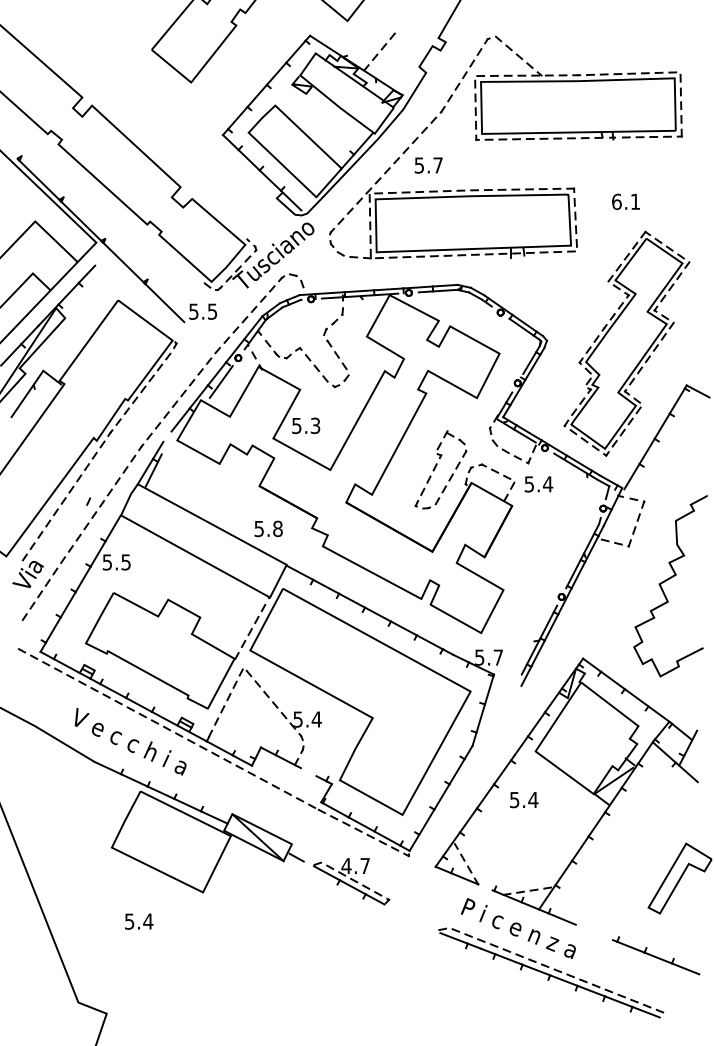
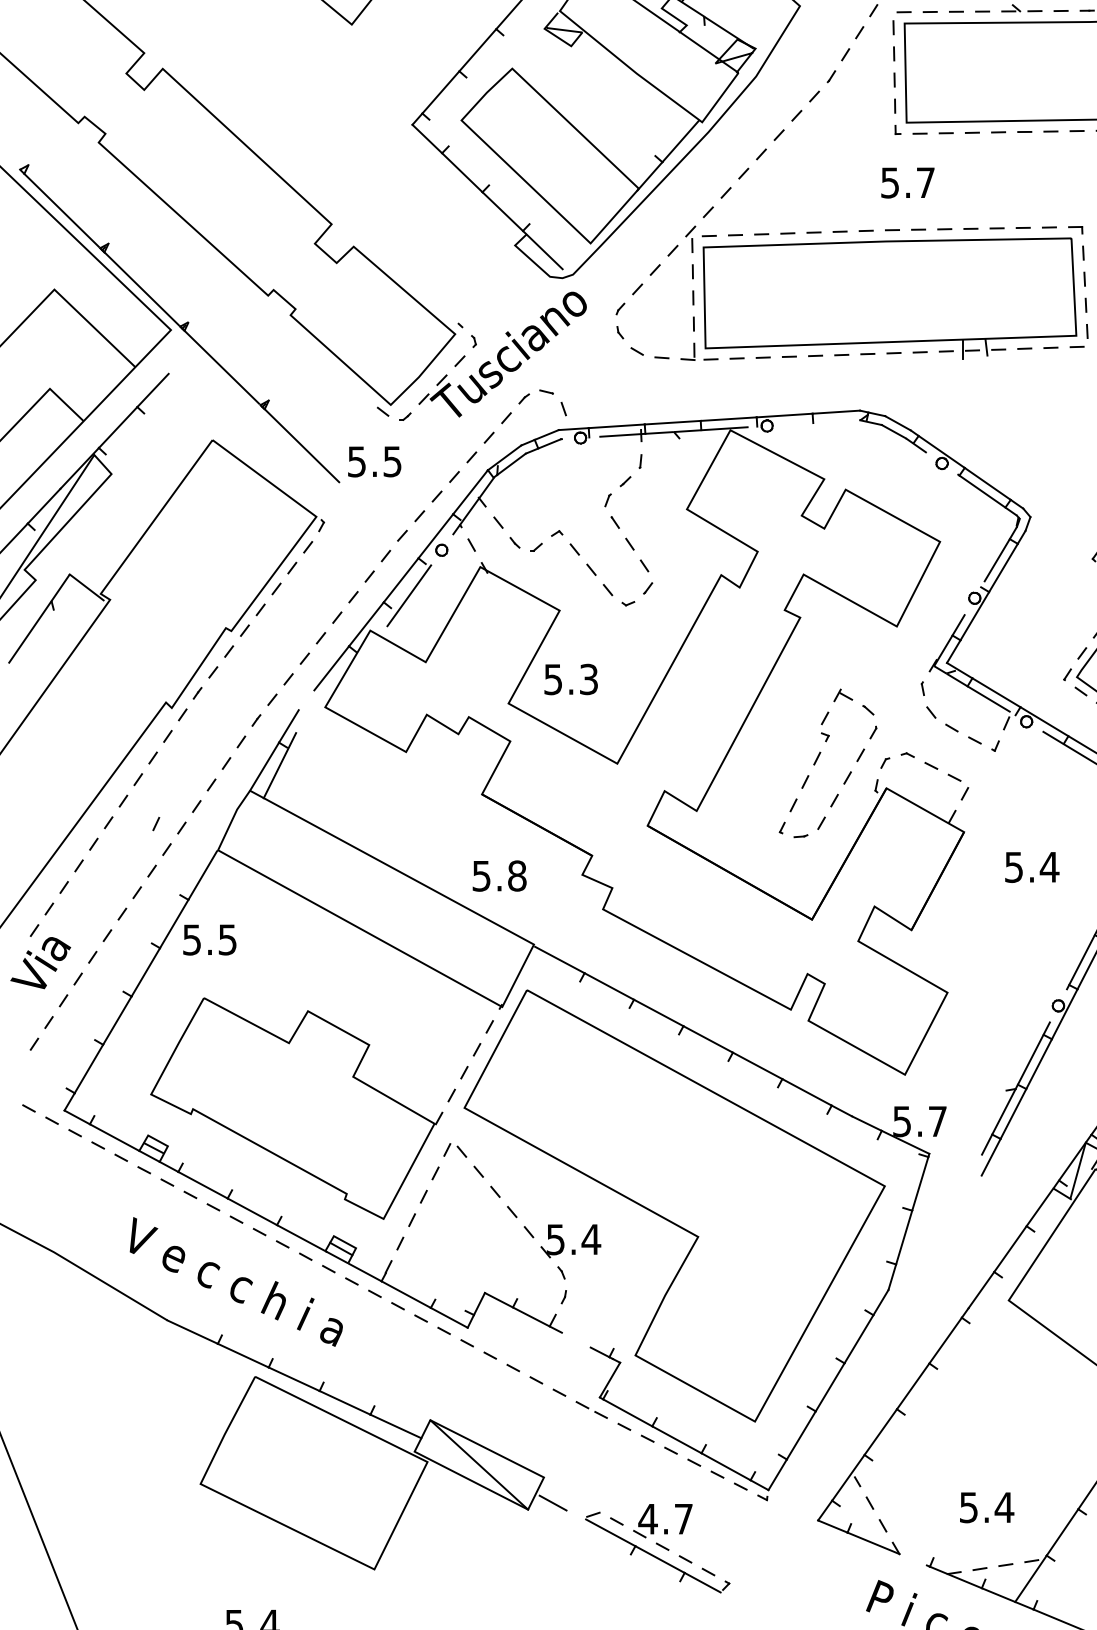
text: (428, 165) -> (907, 182), moved
line: (437, 290) -> (821, 421), removed
text: (538, 484) -> (1031, 867), moved
text: (524, 800) -> (987, 1508), moved

